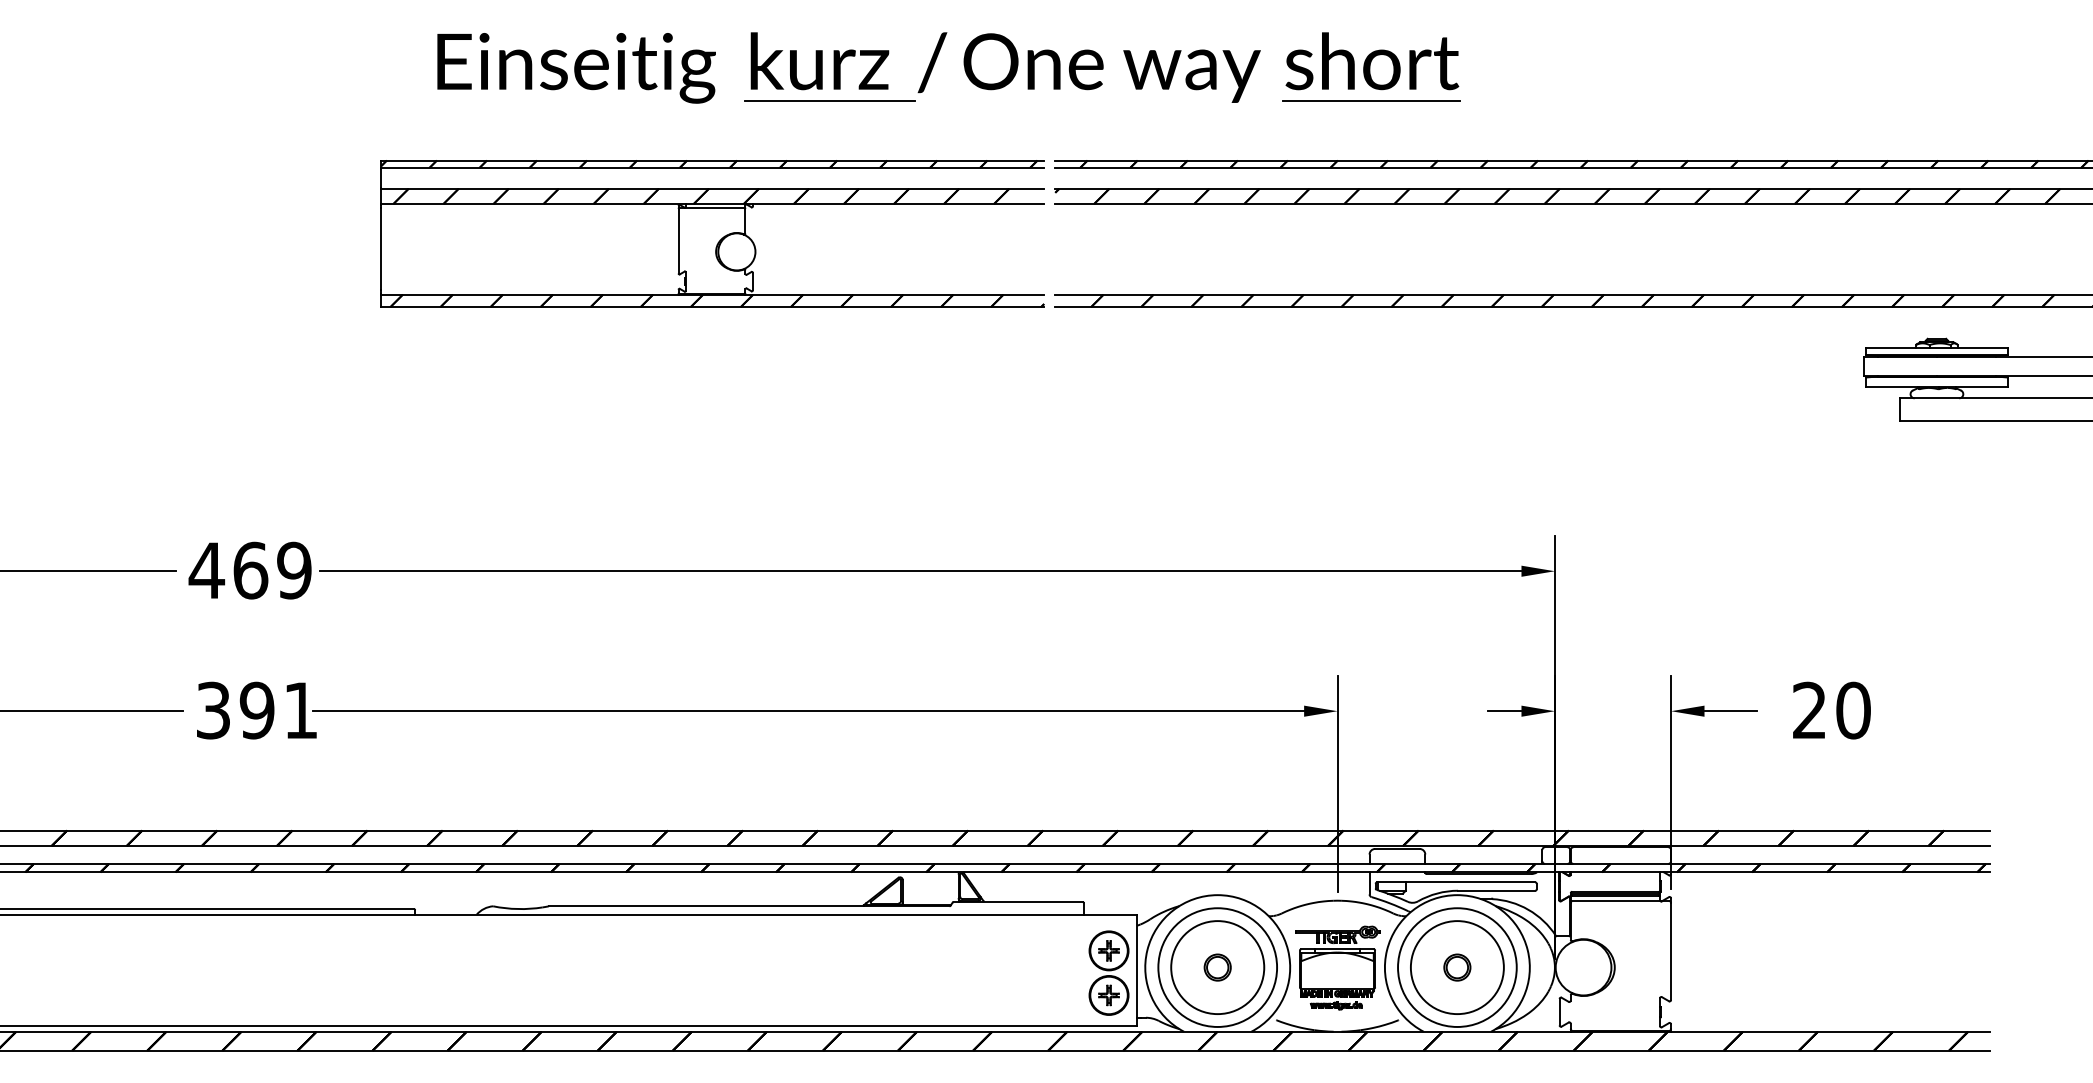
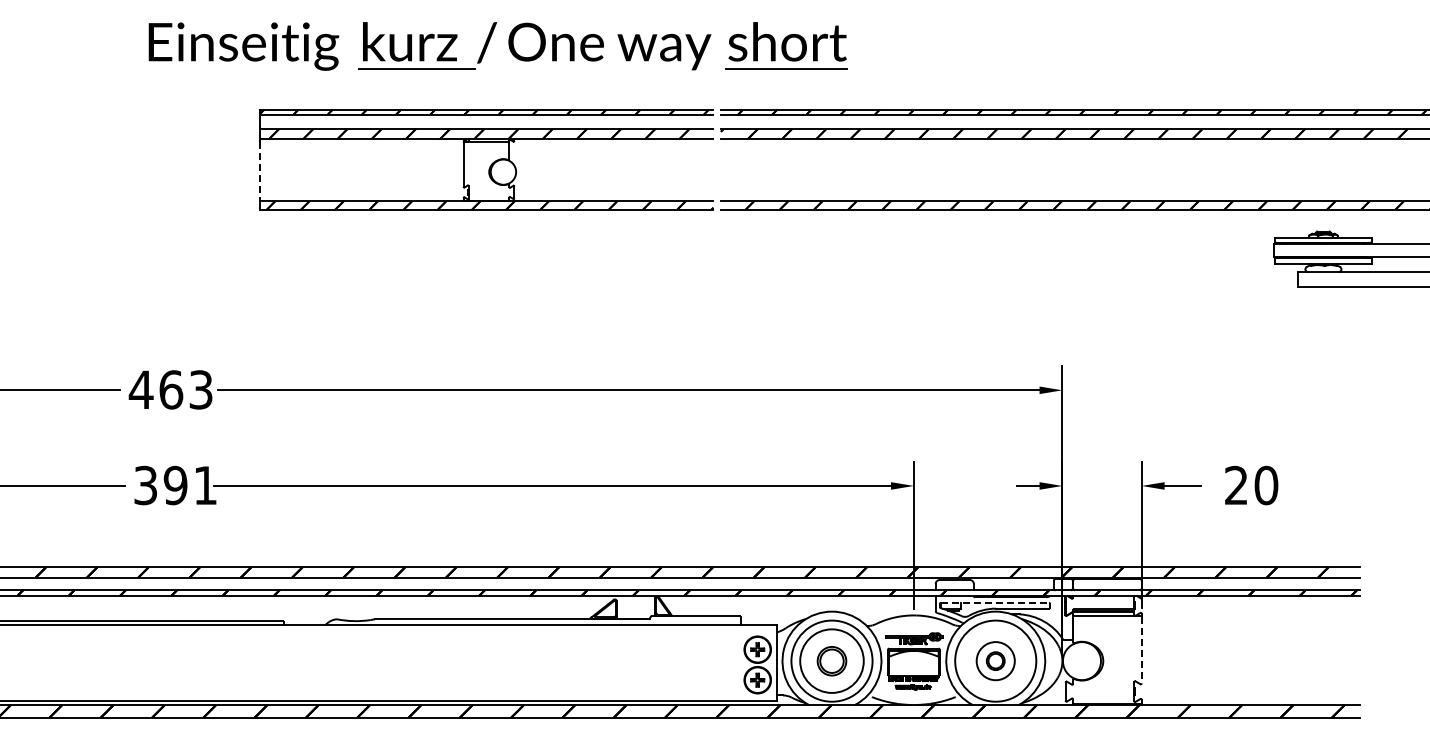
part: (936, 62) -> (489, 42), moved
line: (381, 249) -> (260, 170), solid -> dashed
text: (293, 570) -> (200, 389), 469 -> 463
line: (1457, 881) -> (995, 602), solid -> dashed
line: (1670, 952) -> (1141, 650), solid -> dashed
circle: (1216, 966) -> (831, 660), size x1.6
circle: (1457, 966) -> (995, 660), size x0.6

